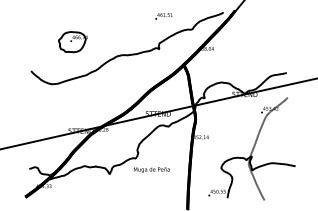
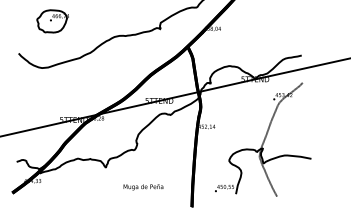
part: (72, 42) -> (52, 21), moved
text: (151, 169) -> (143, 186), moved

